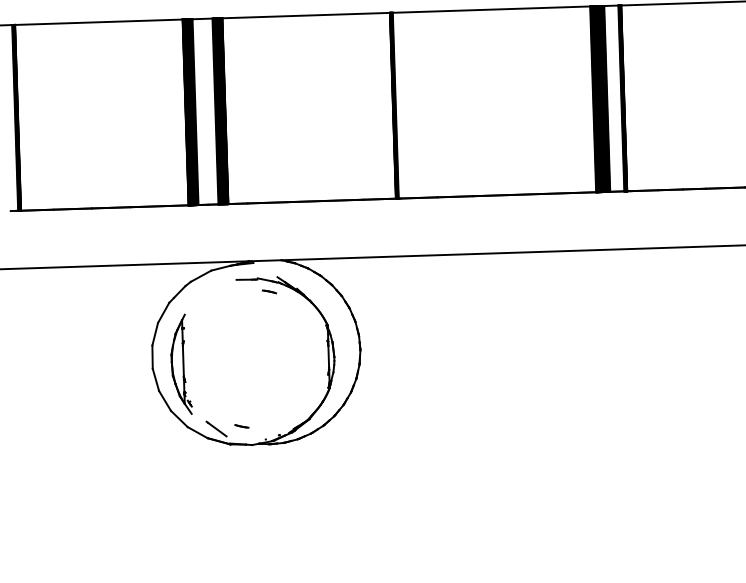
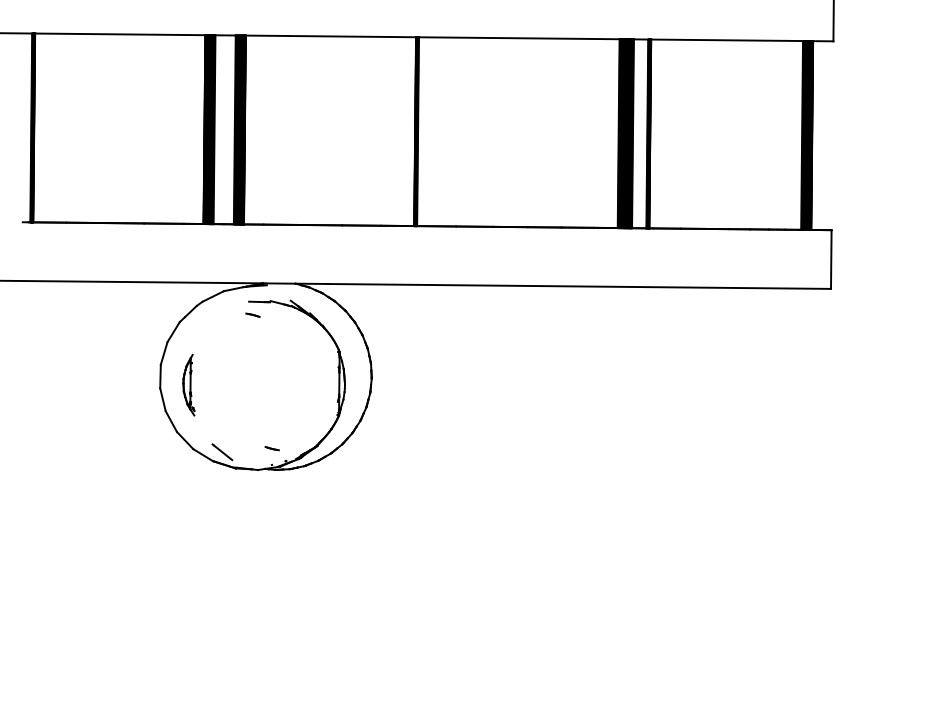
line: (268, 291) -> (252, 314), moved
part: (180, 363) -> (188, 384), size x0.6
line: (241, 426) -> (271, 448), moved

